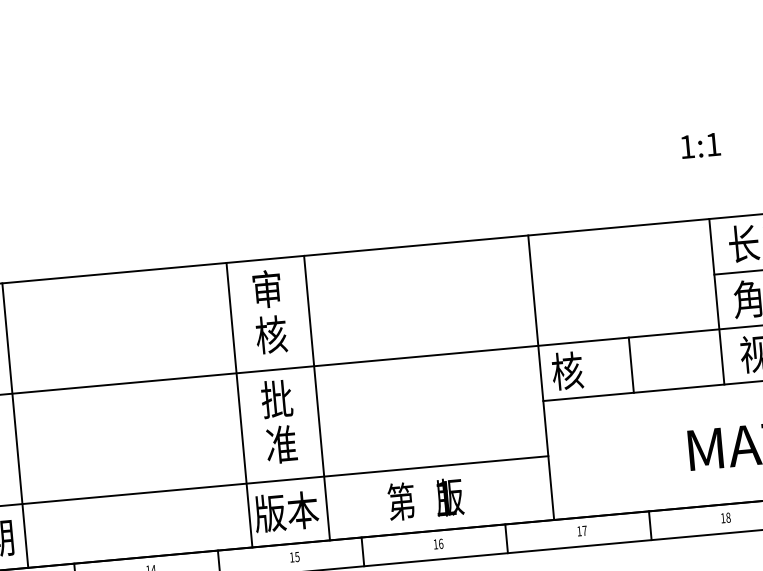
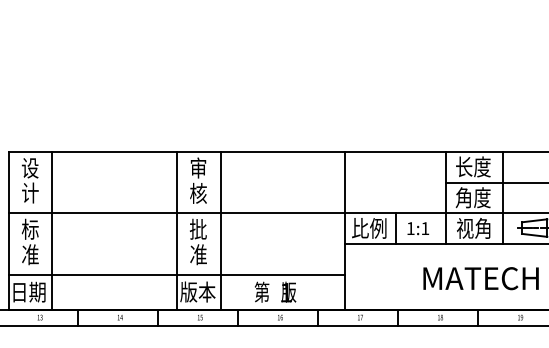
text: (701, 145) -> (418, 228), moved
text: (583, 367) -> (369, 227), 核 -> 比例

